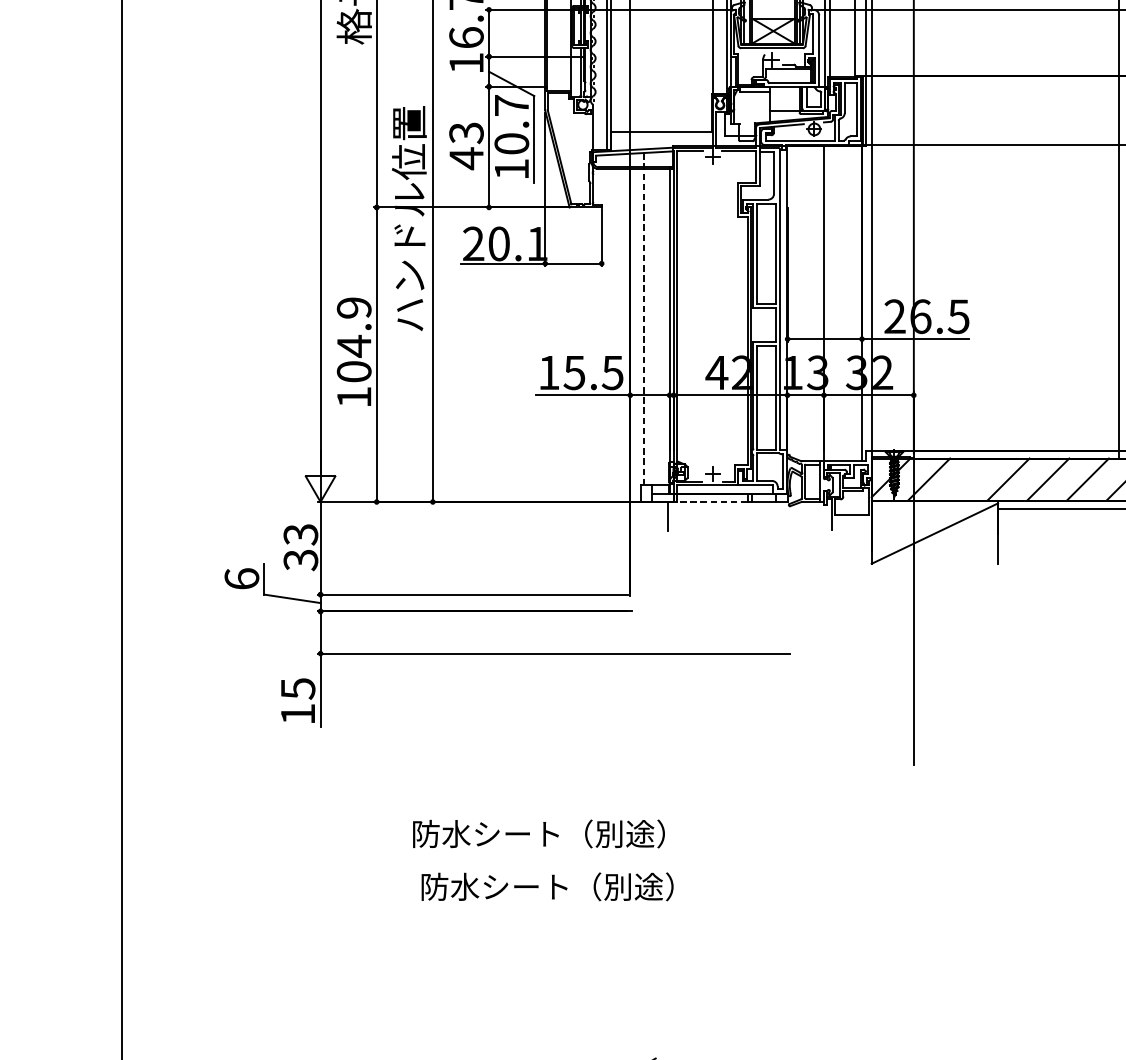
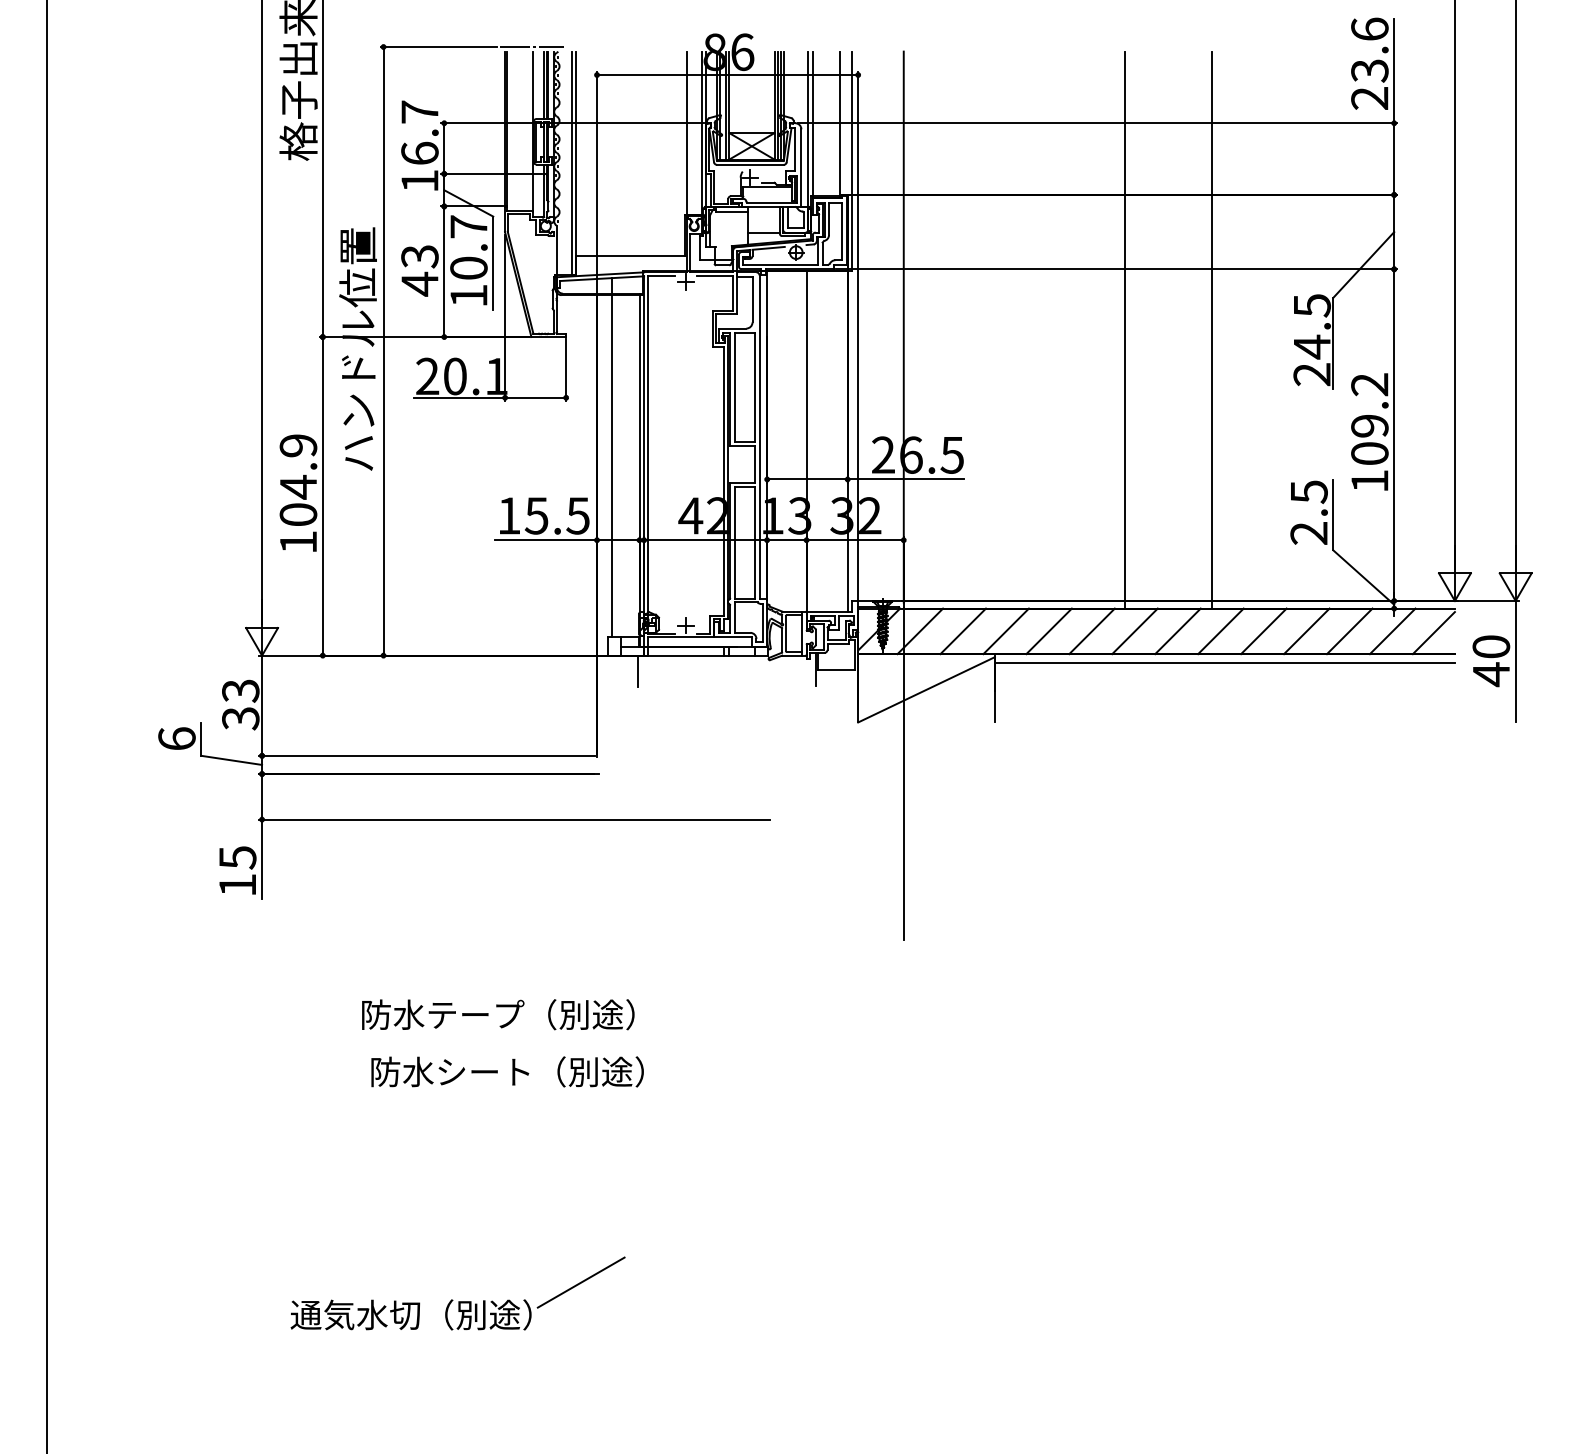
line: (644, 318) -> (612, 457), dashed -> solid
line: (968, 479) -> (962, 631), added
line: (711, 501) -> (684, 655), dashed -> solid
text: (518, 832) -> (476, 1013), 防水シート（別途） -> 防水テープ（別途）

